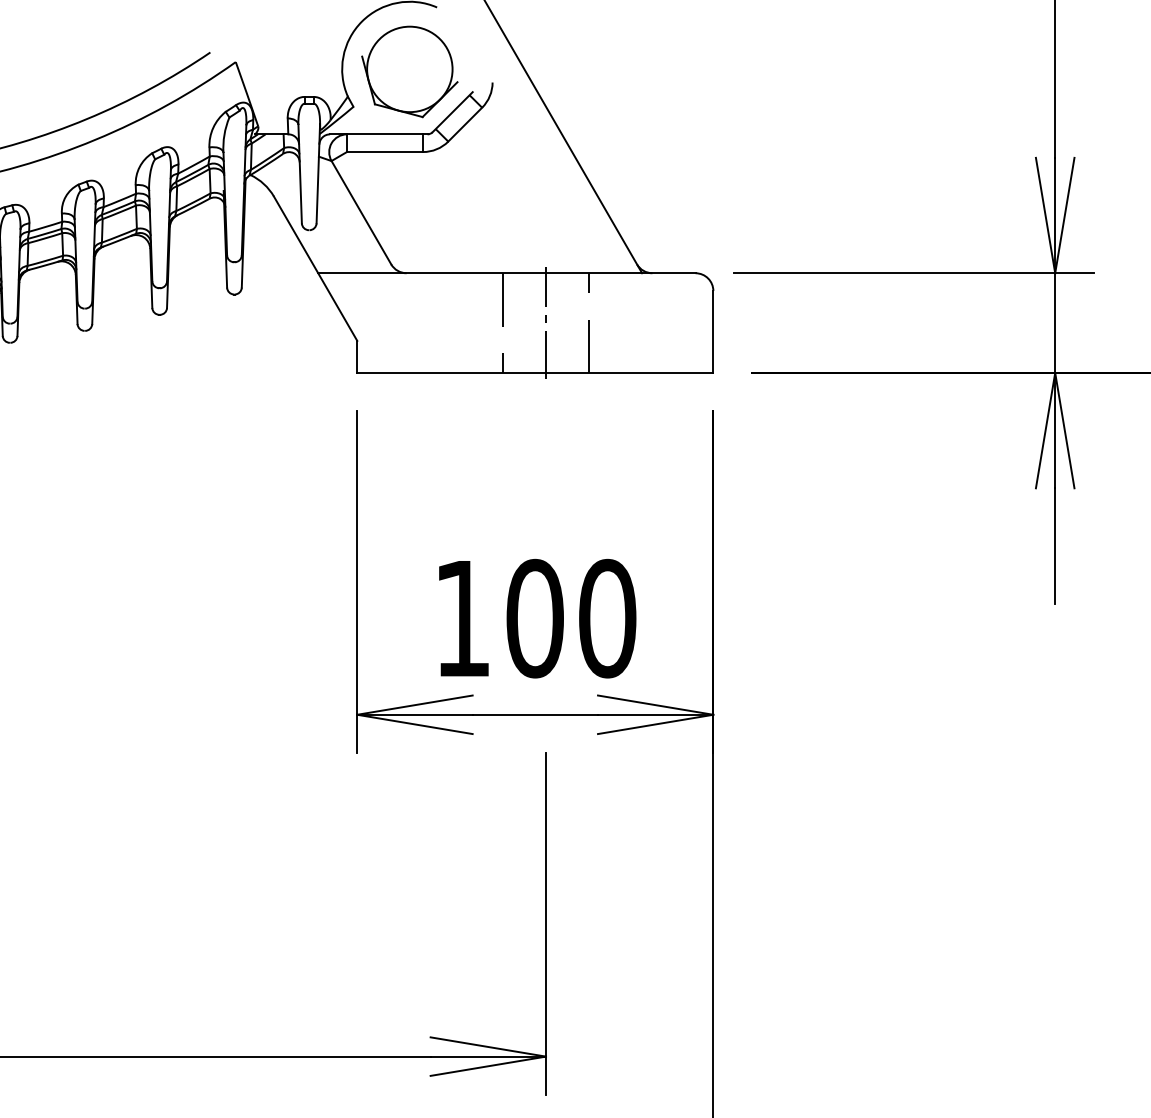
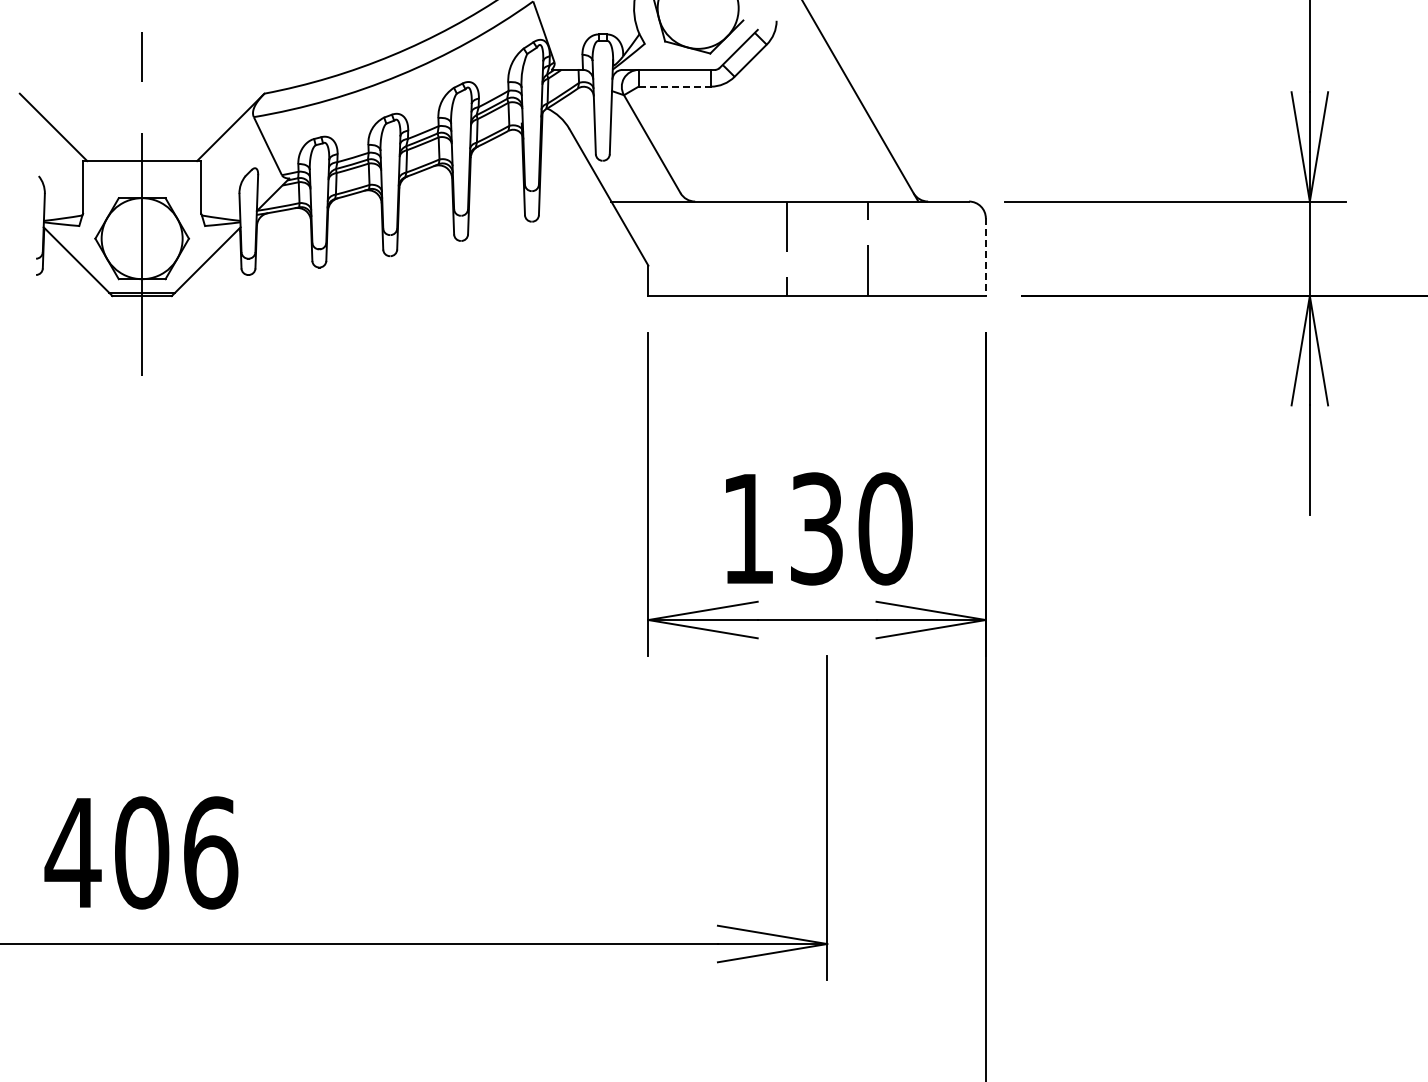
line: (385, 151) -> (675, 86), solid -> dashed
line: (546, 322) -> (827, 248), removed
line: (712, 332) -> (985, 257), solid -> dashed
text: (535, 618) -> (817, 528), 100 -> 130

